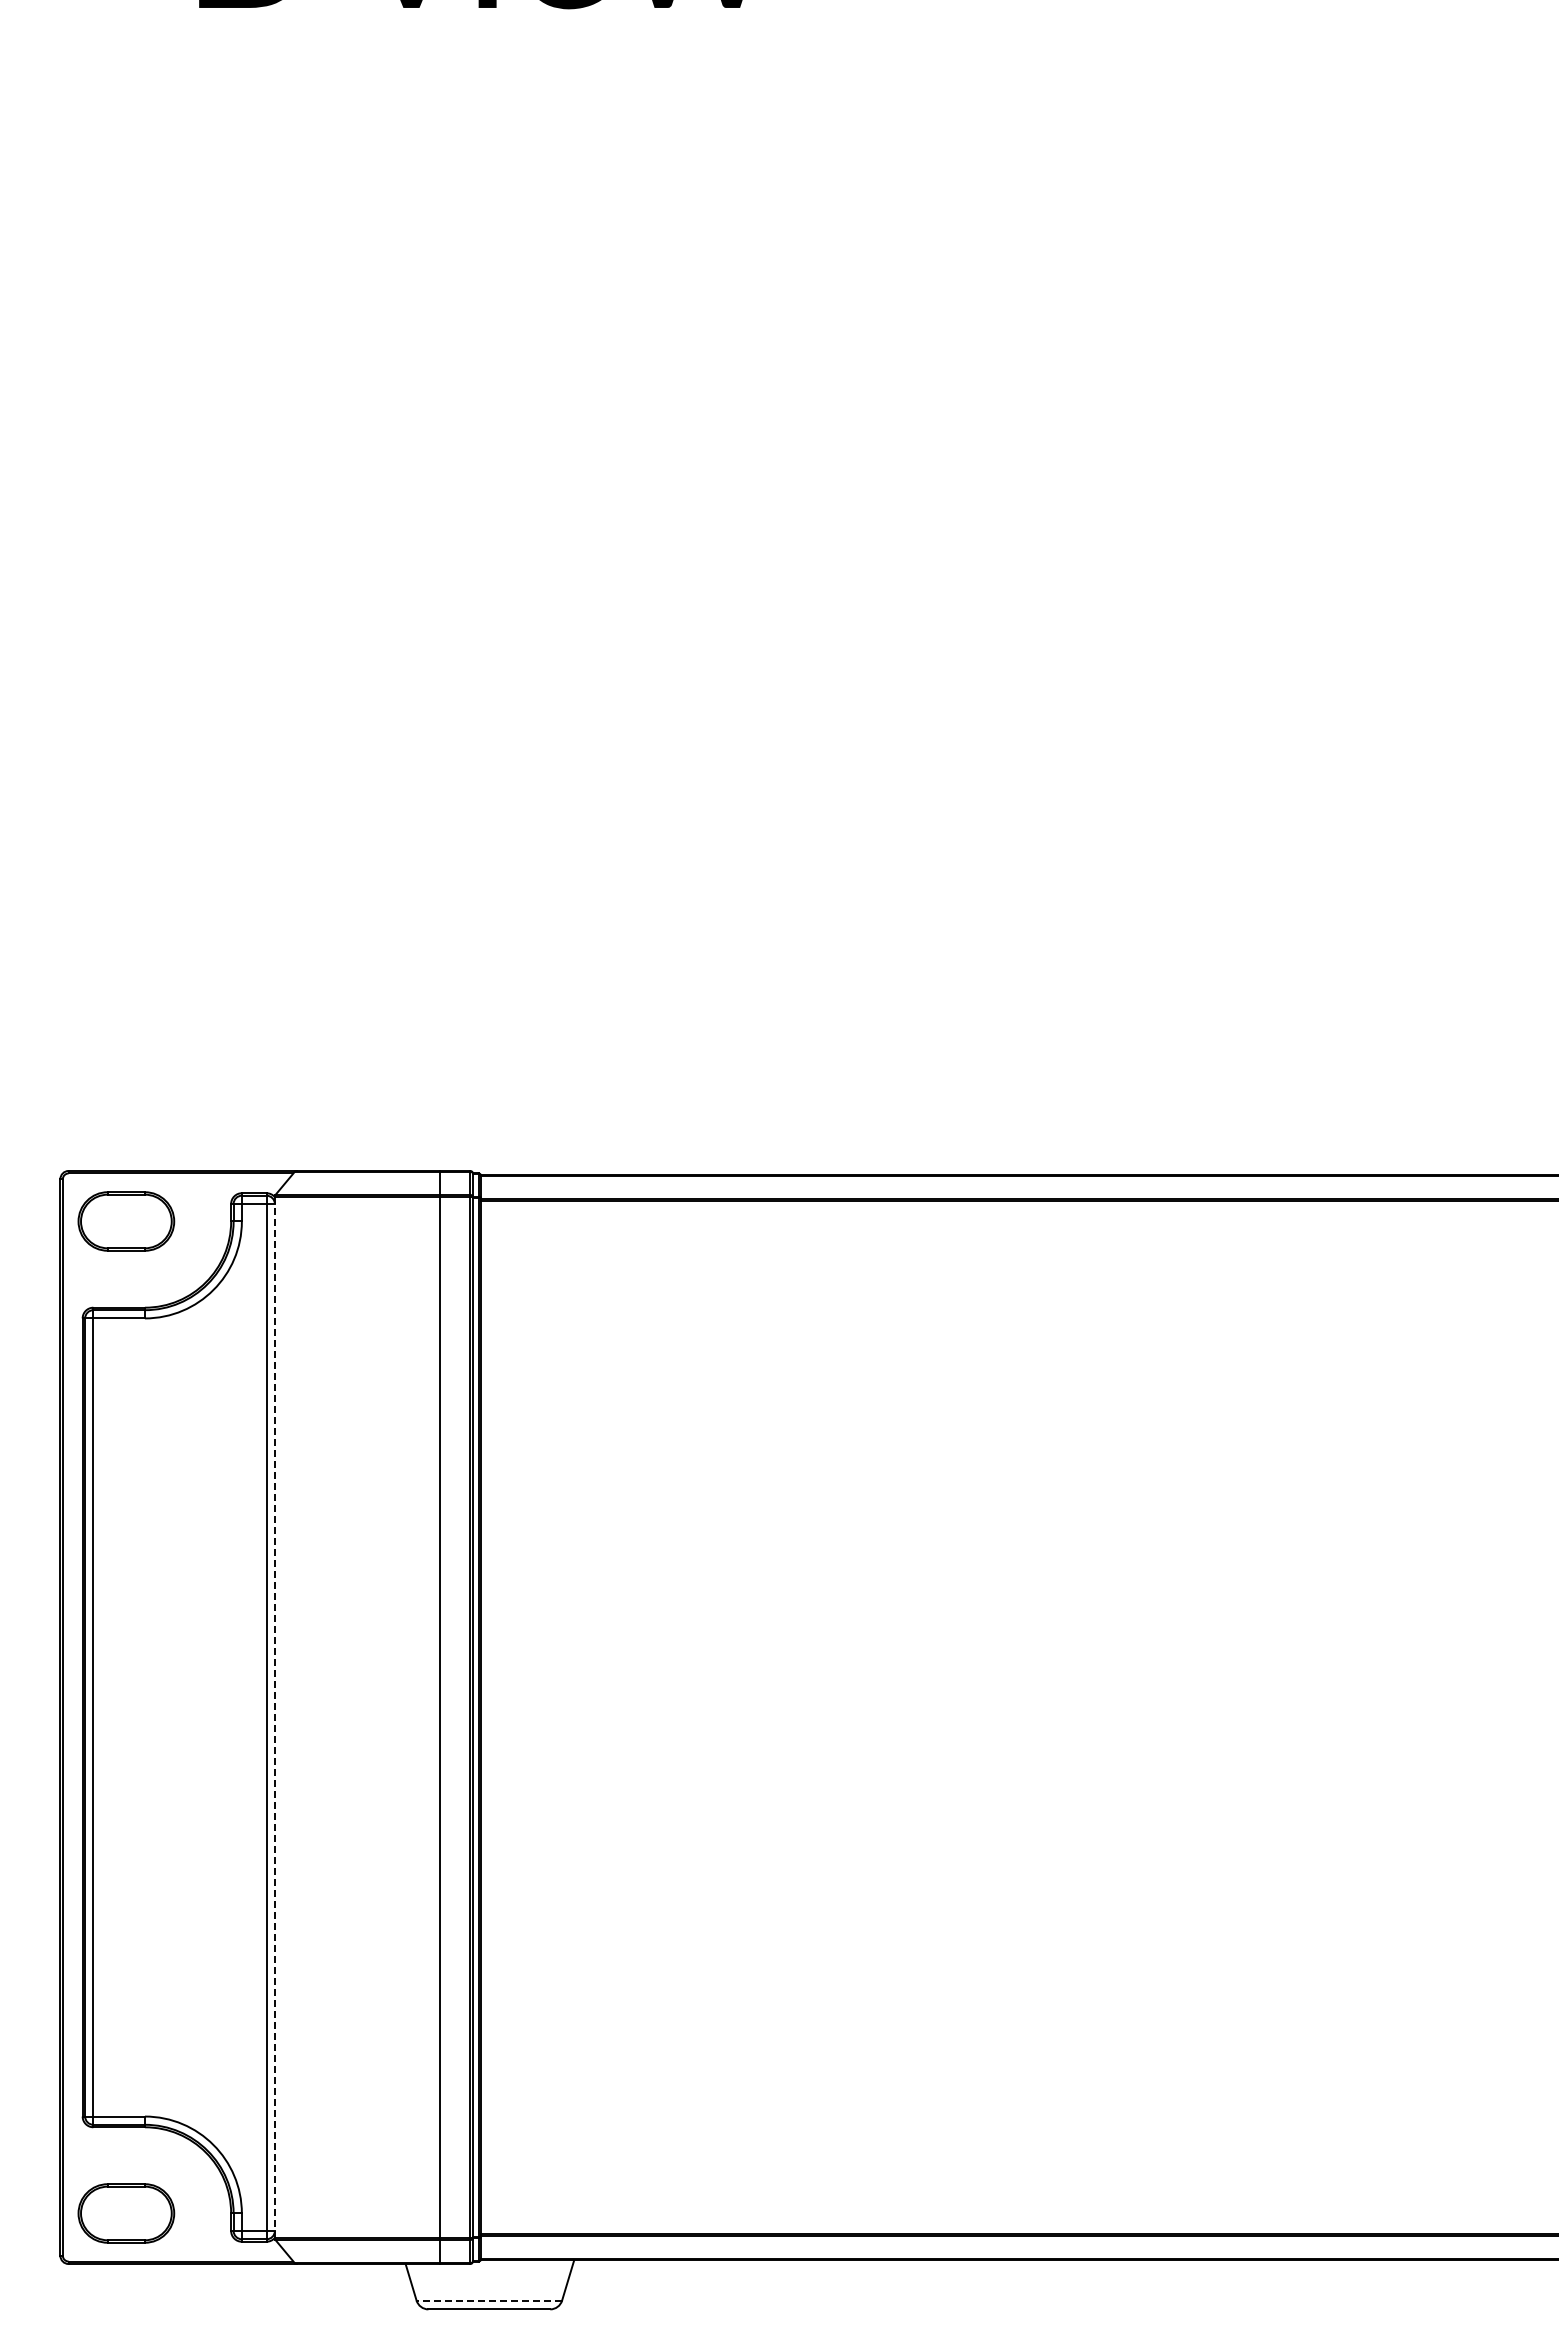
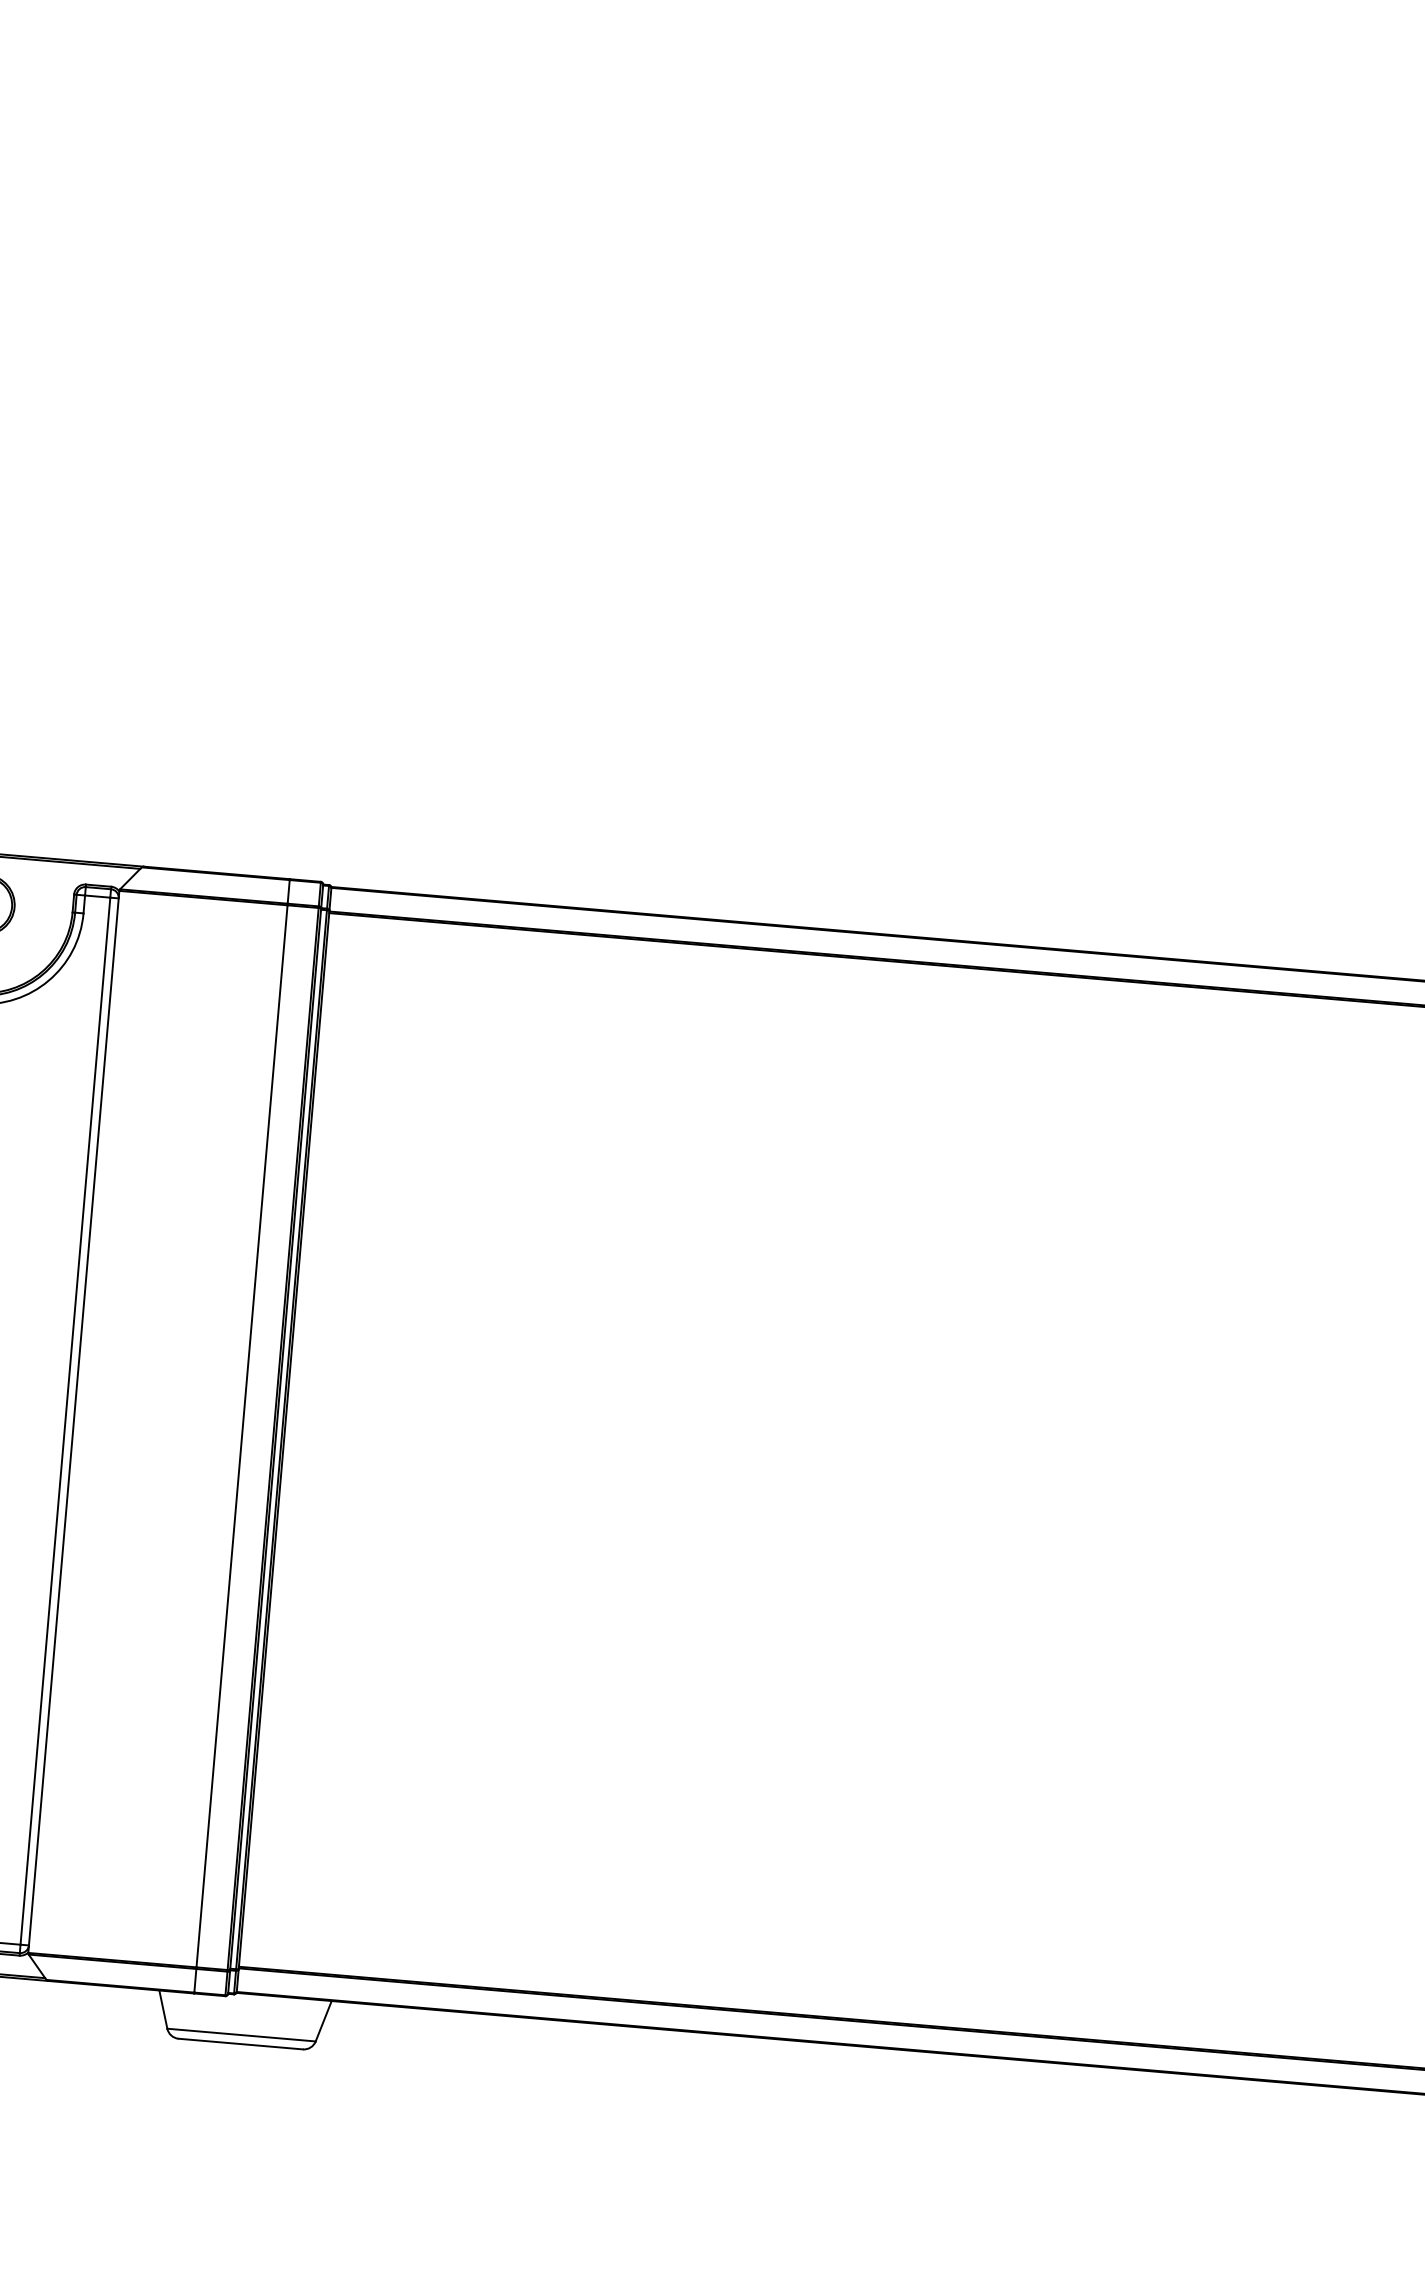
line: (274, 1717) -> (73, 1421), dashed -> solid
line: (489, 2300) -> (241, 2035), dashed -> solid

